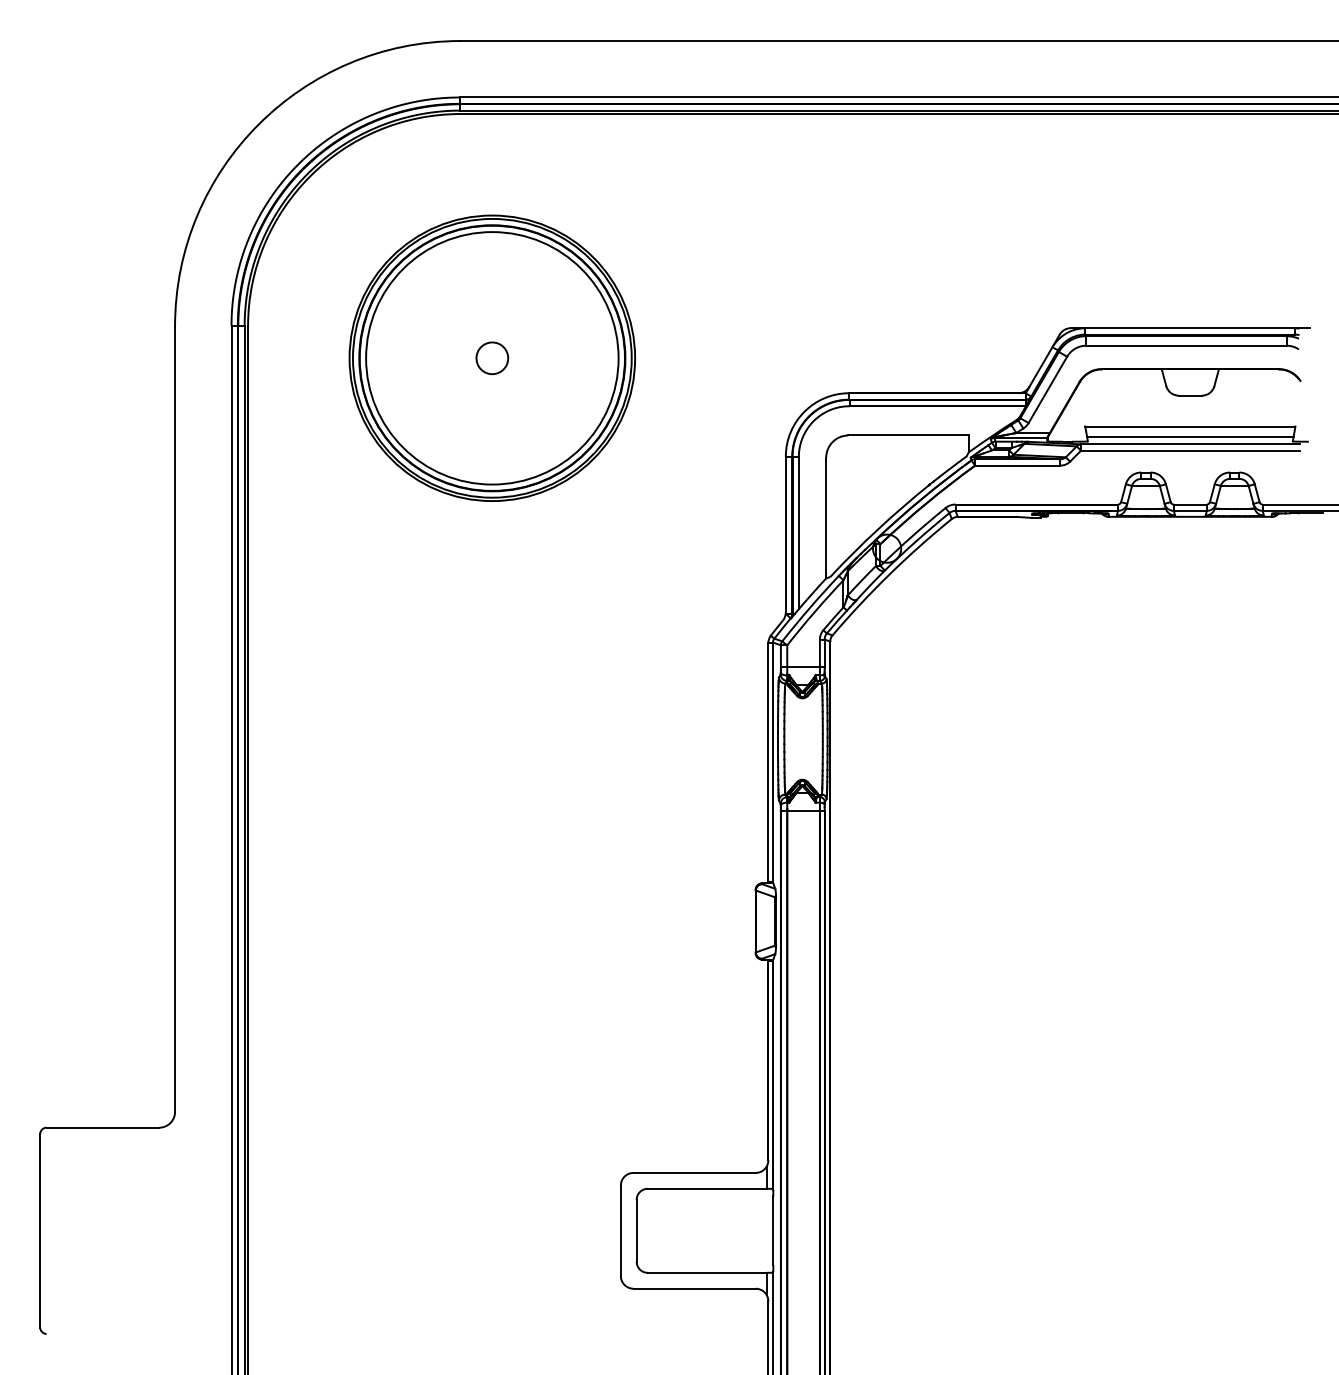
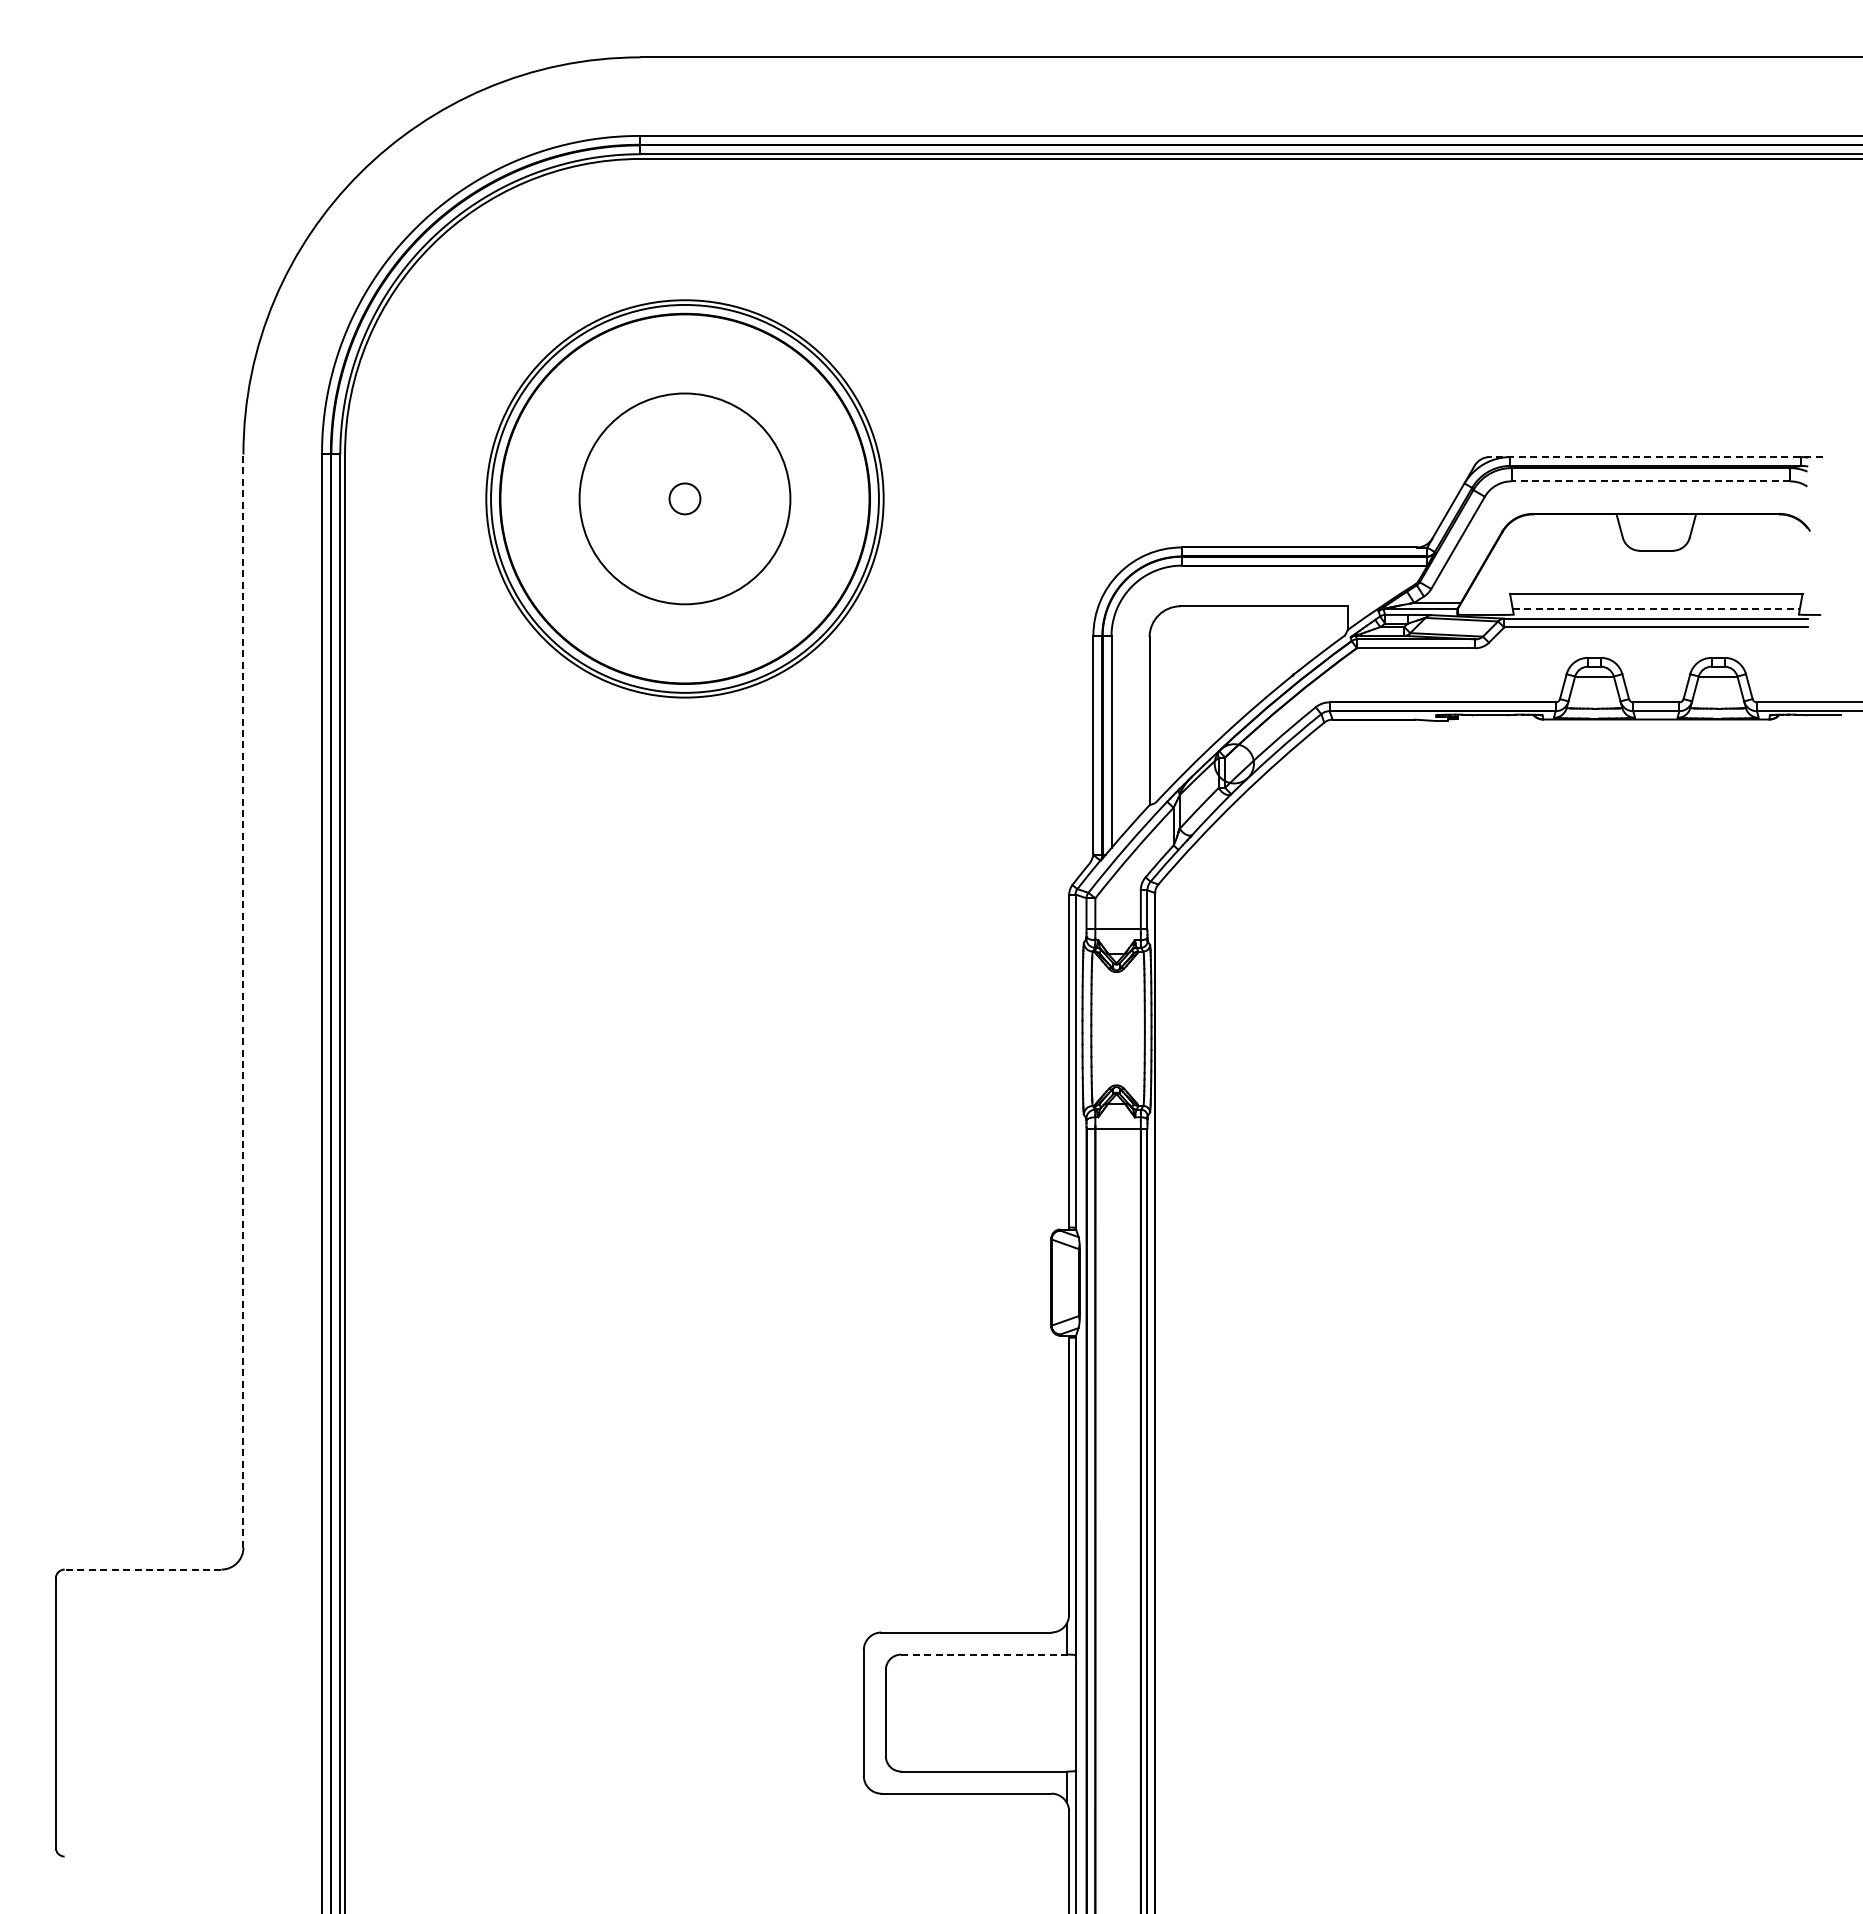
line: (1189, 327) -> (1655, 456), solid -> dashed
line: (1186, 345) -> (1650, 481), solid -> dashed
circle: (492, 358) -> (684, 498), size x0.6
circle: (492, 358) -> (684, 498), size x0.7
line: (1190, 437) -> (1656, 608), solid -> dashed
line: (175, 718) -> (243, 1000), solid -> dashed
line: (102, 1127) -> (142, 1569), solid -> dashed
line: (707, 1188) -> (984, 1654), solid -> dashed

